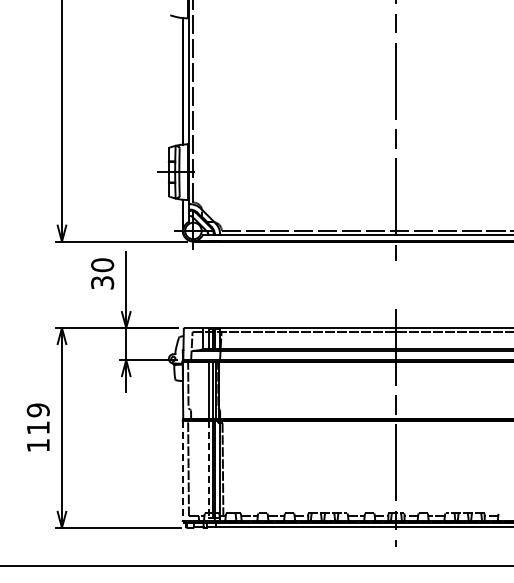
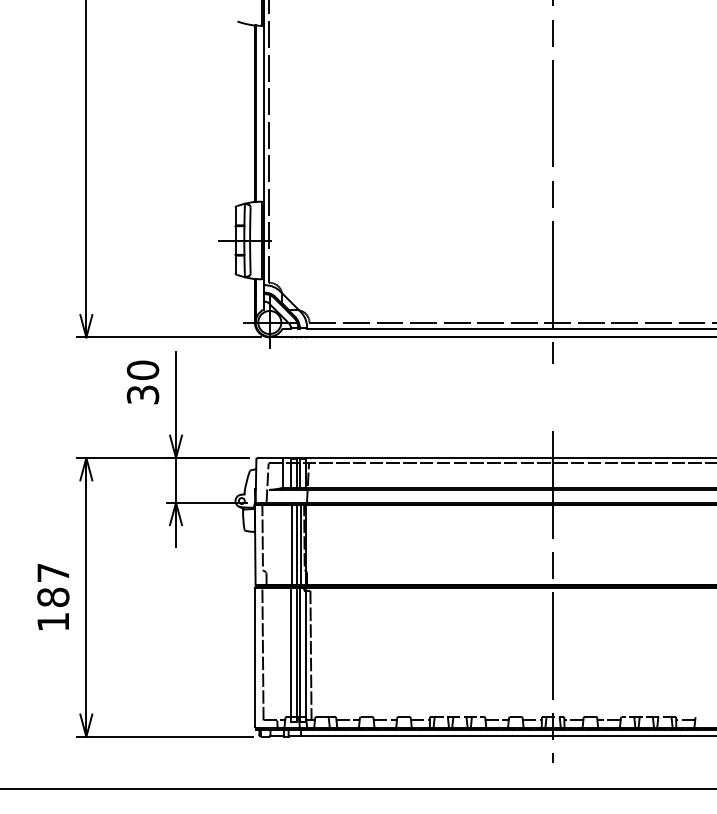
text: (37, 418) -> (52, 584), 119 -> 187
line: (208, 469) -> (290, 655), dashed -> solid
line: (182, 471) -> (254, 658), dashed -> solid

